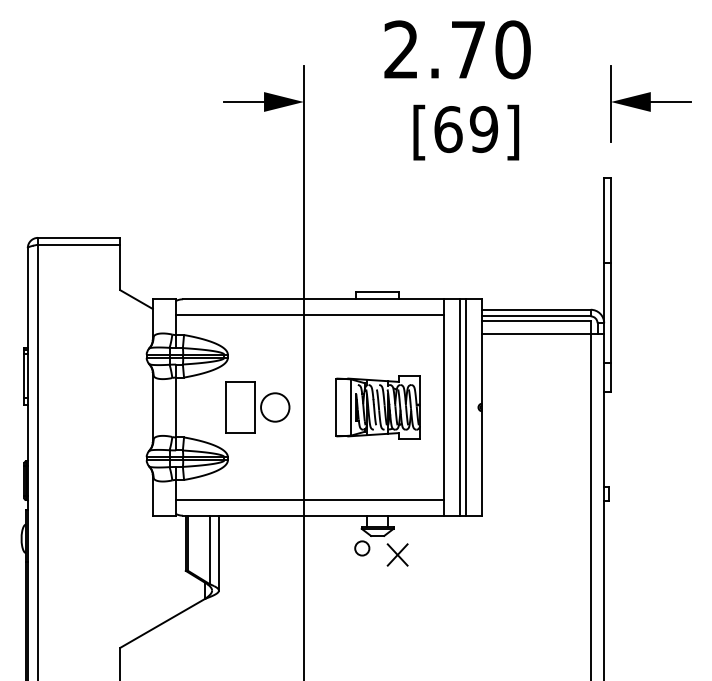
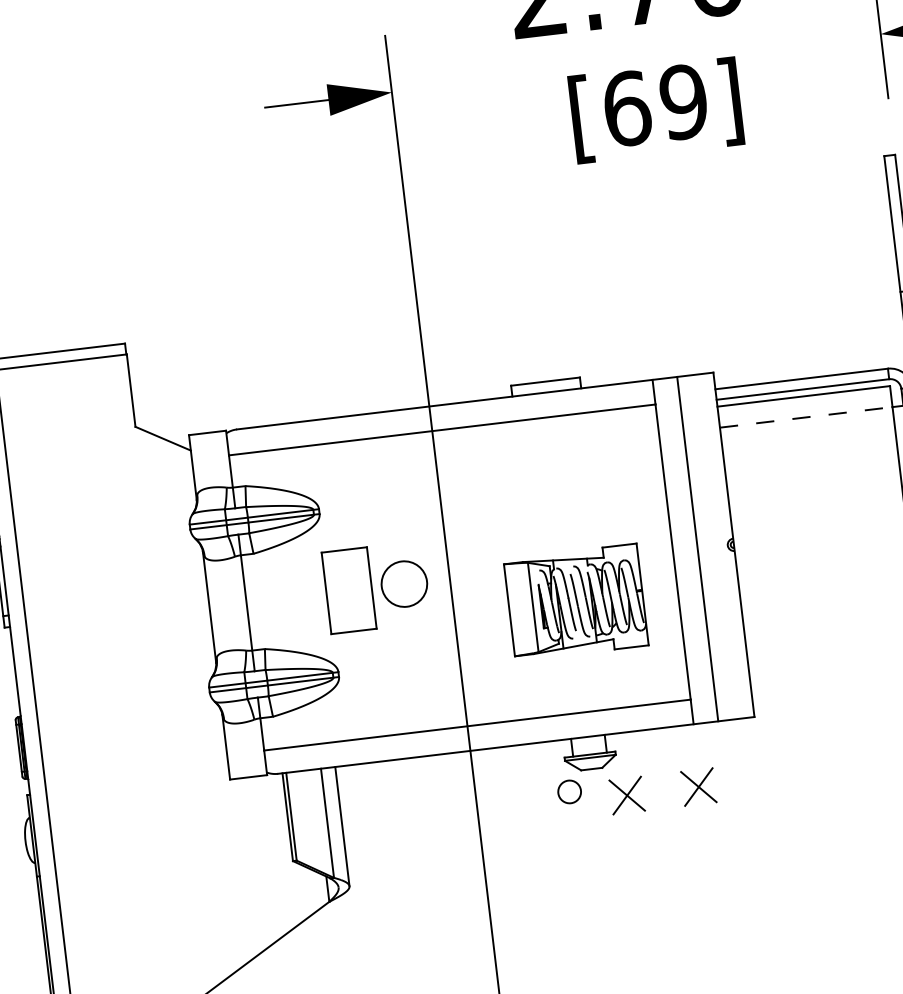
line: (537, 333) -> (807, 416), solid -> dashed
part: (377, 407) -> (574, 602), moved
line: (466, 407) -> (708, 547), removed
part: (442, 554) -> (698, 786), added

